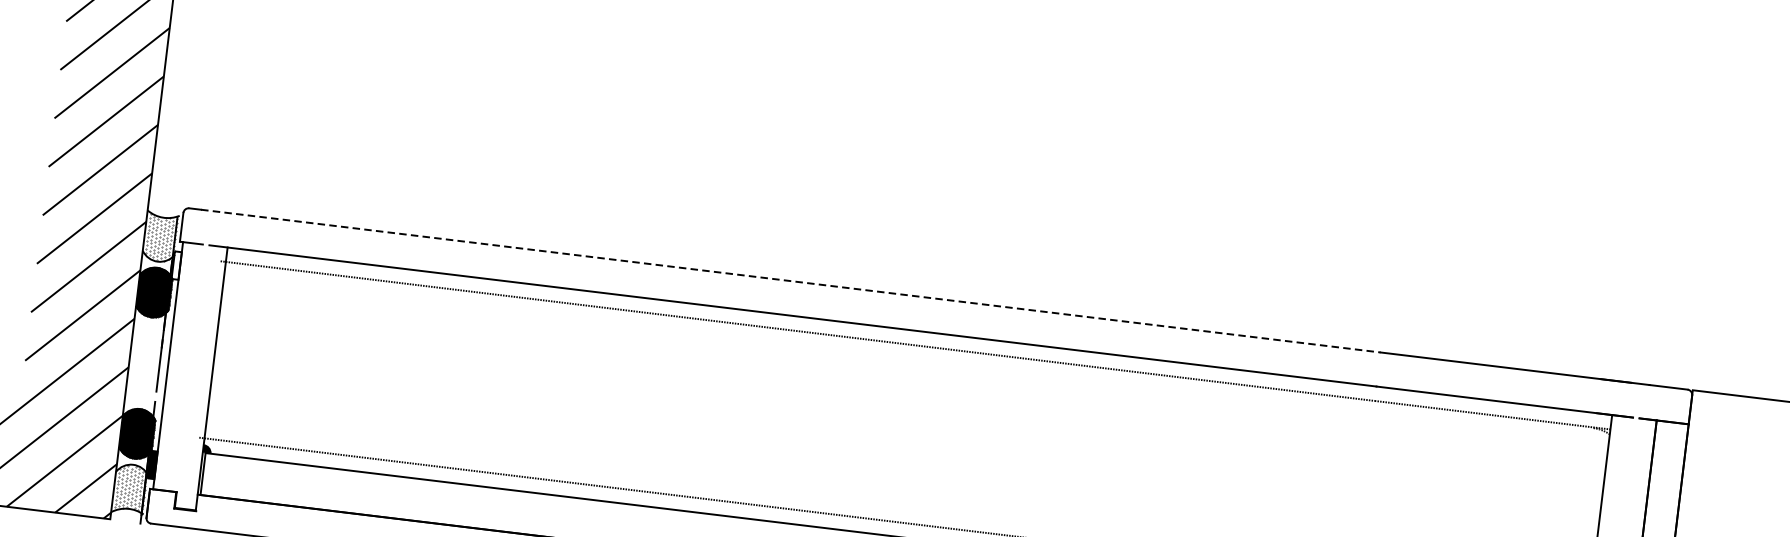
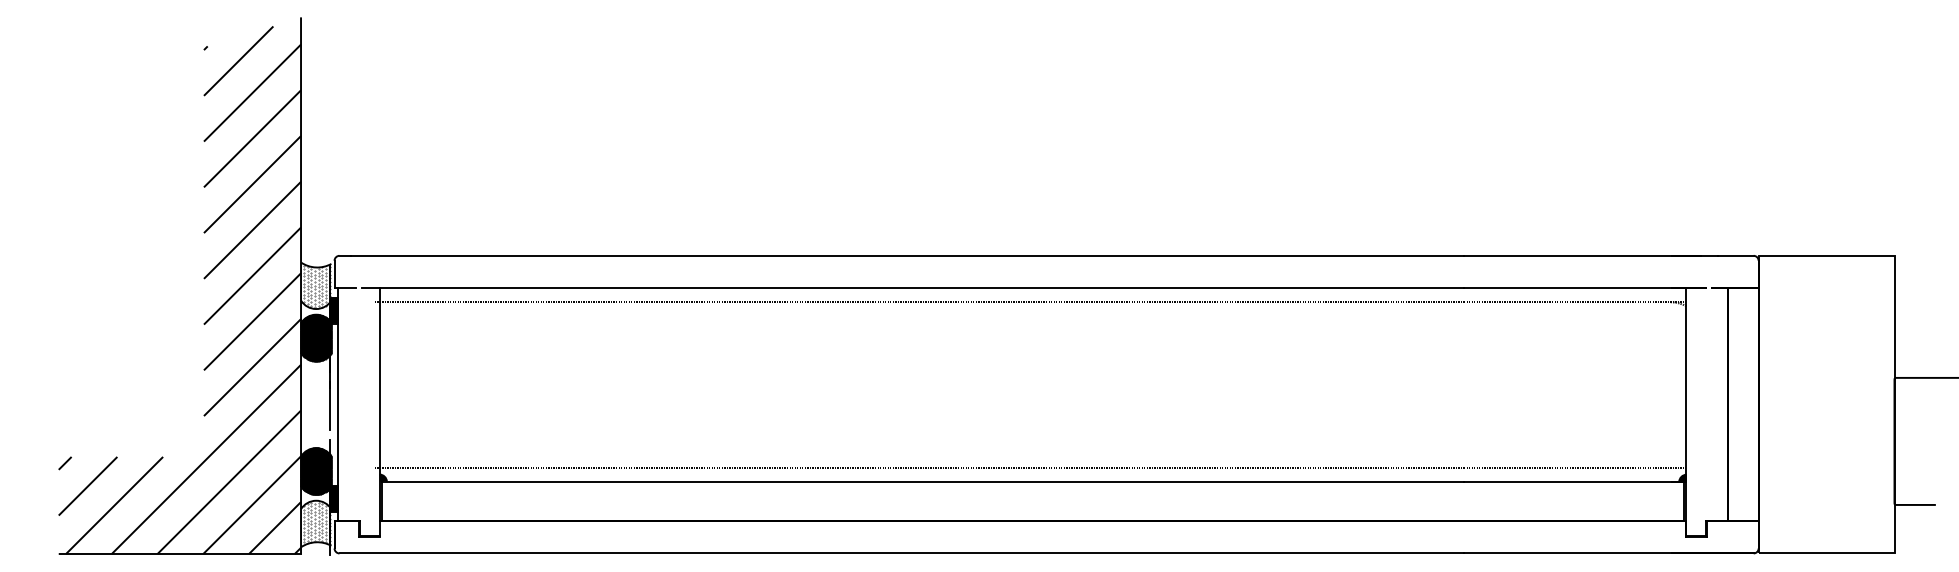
fill: (176, 265) -> (334, 310), added
line: (791, 280) -> (907, 255), dashed -> solid

